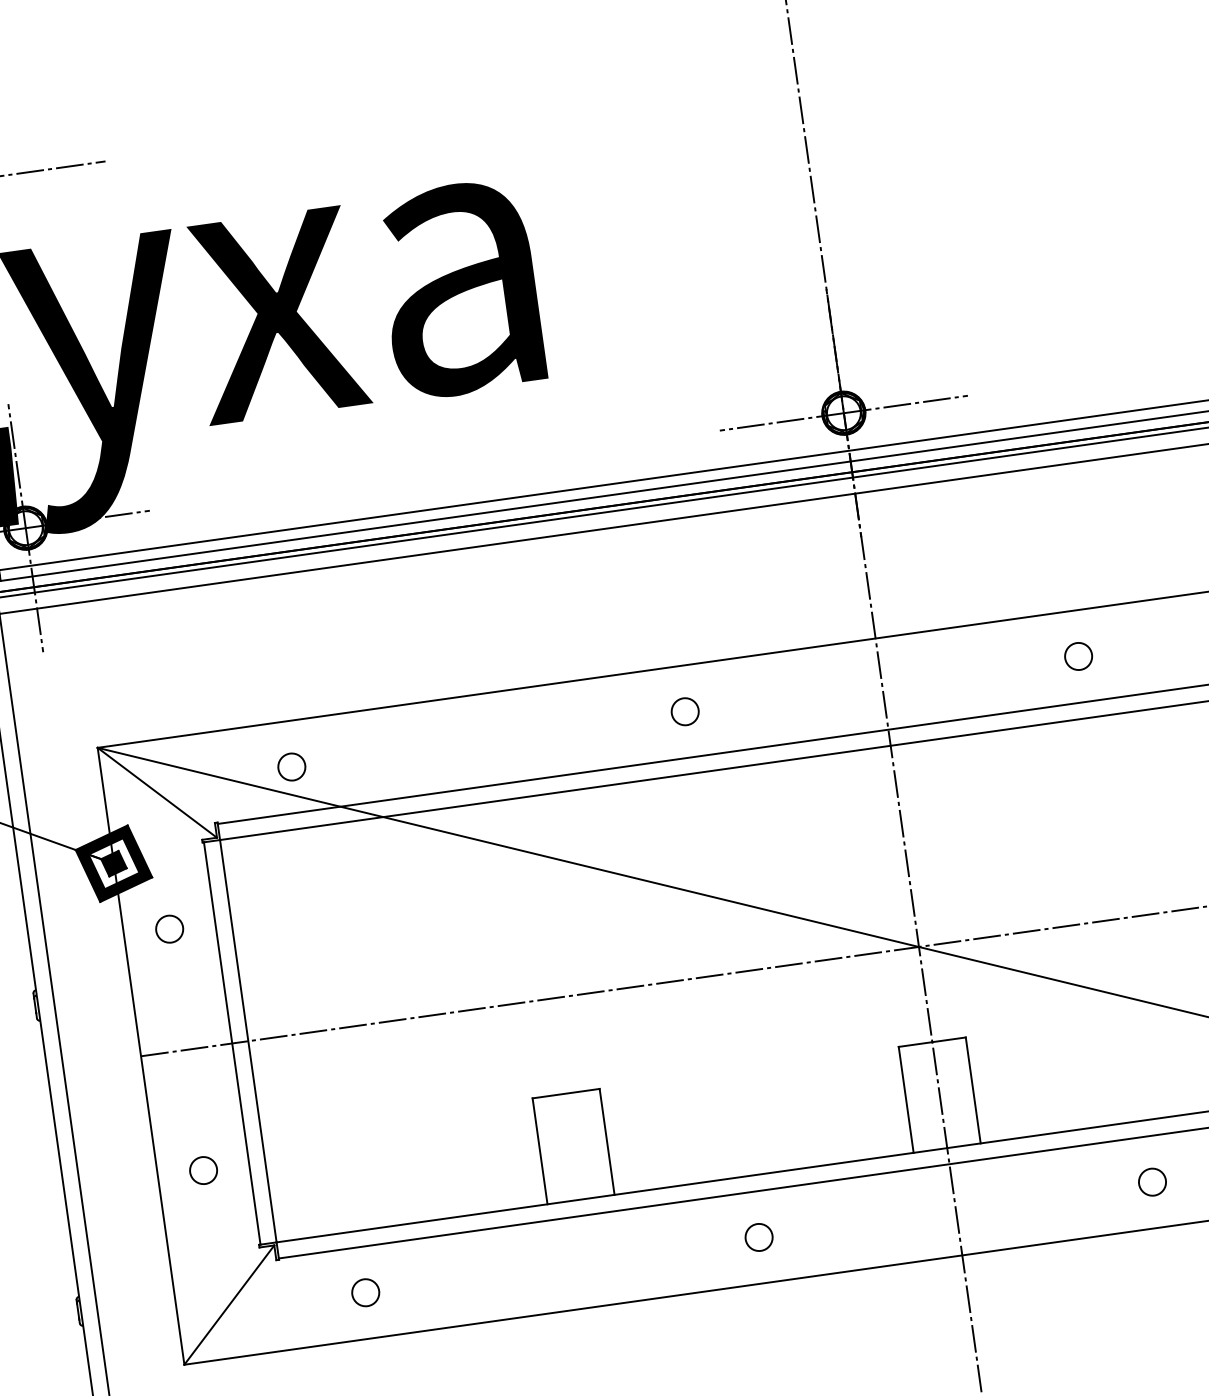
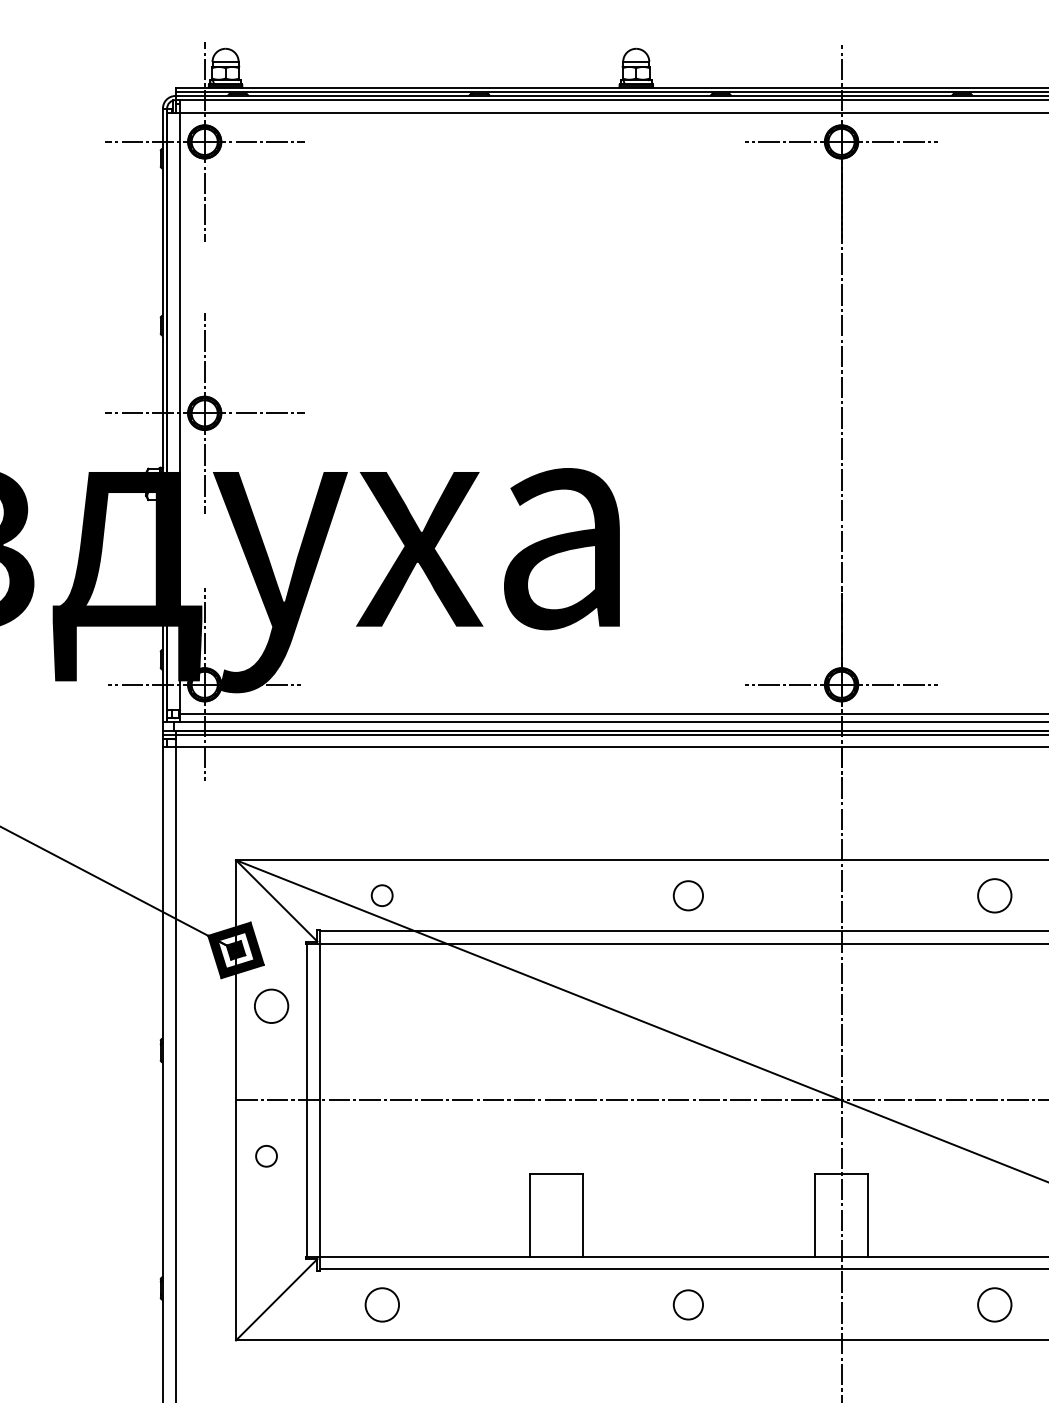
circle: (1078, 656) -> (994, 895), size x1.6
circle: (685, 711) -> (688, 895), size x1.4
circle: (169, 929) -> (271, 1006), size x1.6
circle: (203, 1170) -> (266, 1156), moved
circle: (1152, 1181) -> (994, 1304), size x1.6
circle: (759, 1236) -> (688, 1304), size x1.4
circle: (364, 1292) -> (381, 1304), size x1.6

